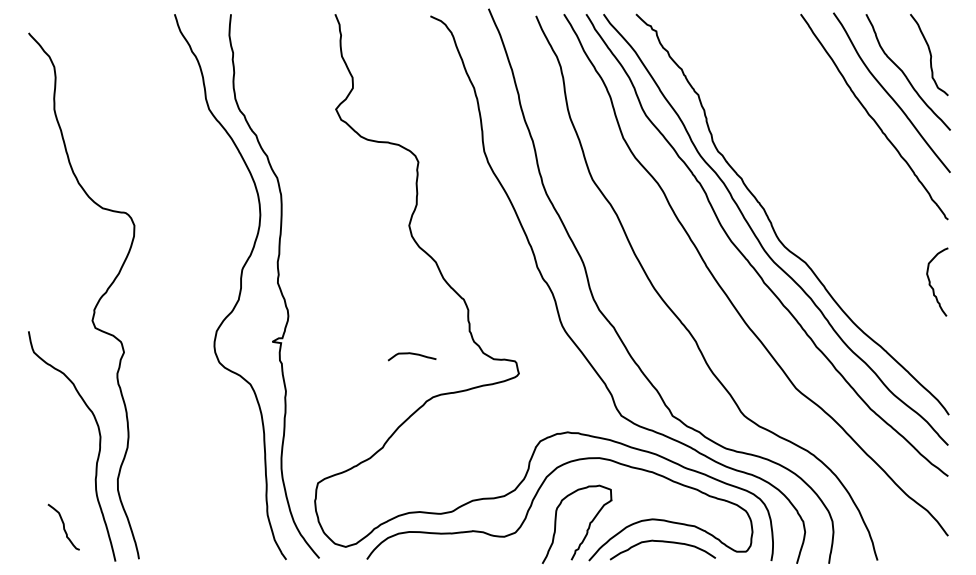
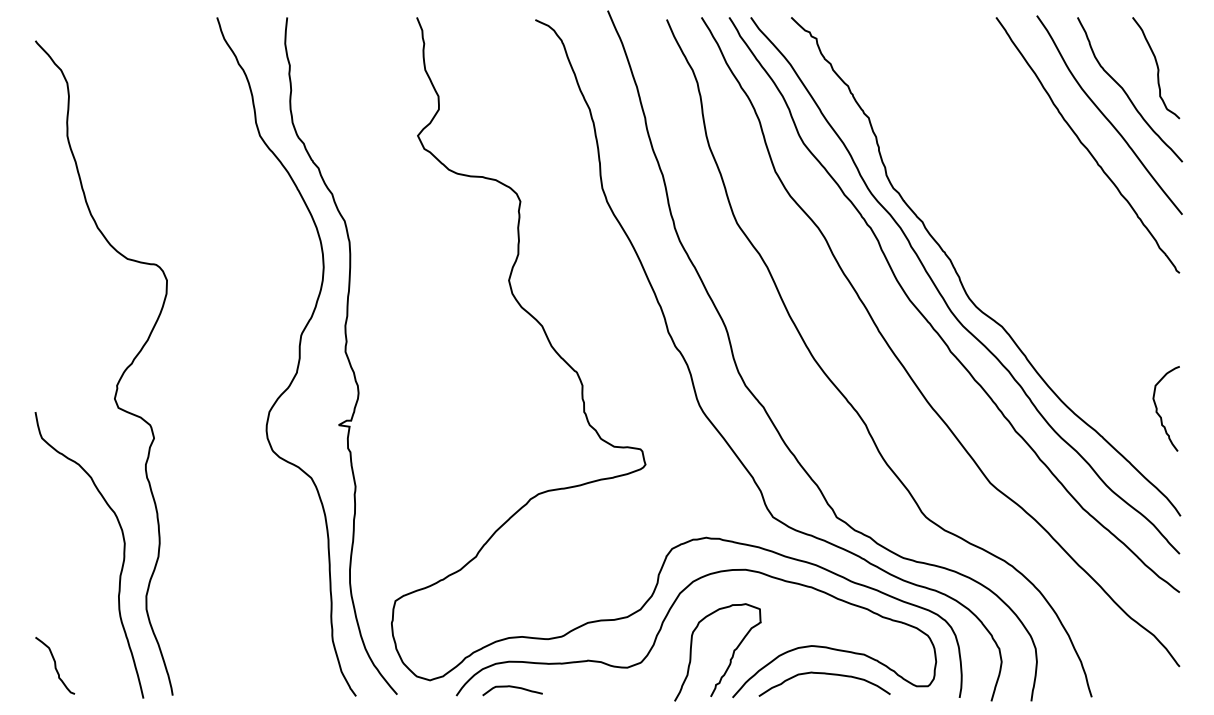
curve: (930, 281) -> (1157, 408), moved
curve: (412, 354) -> (512, 687), moved
curve: (64, 526) -> (55, 665), moved

